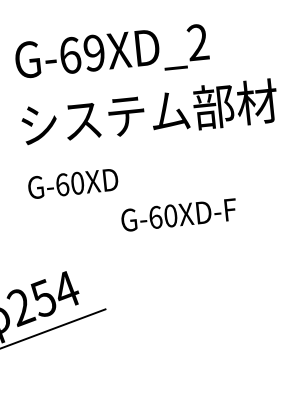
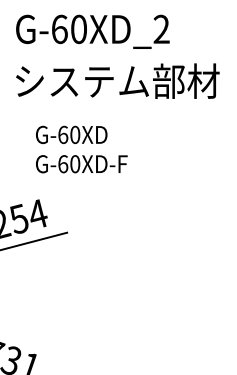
text: (93, 53) -> (78, 29), G-69XD_2 -> G-60XD_2
text: (72, 183) -> (71, 134), moved
text: (178, 215) -> (81, 164), moved

